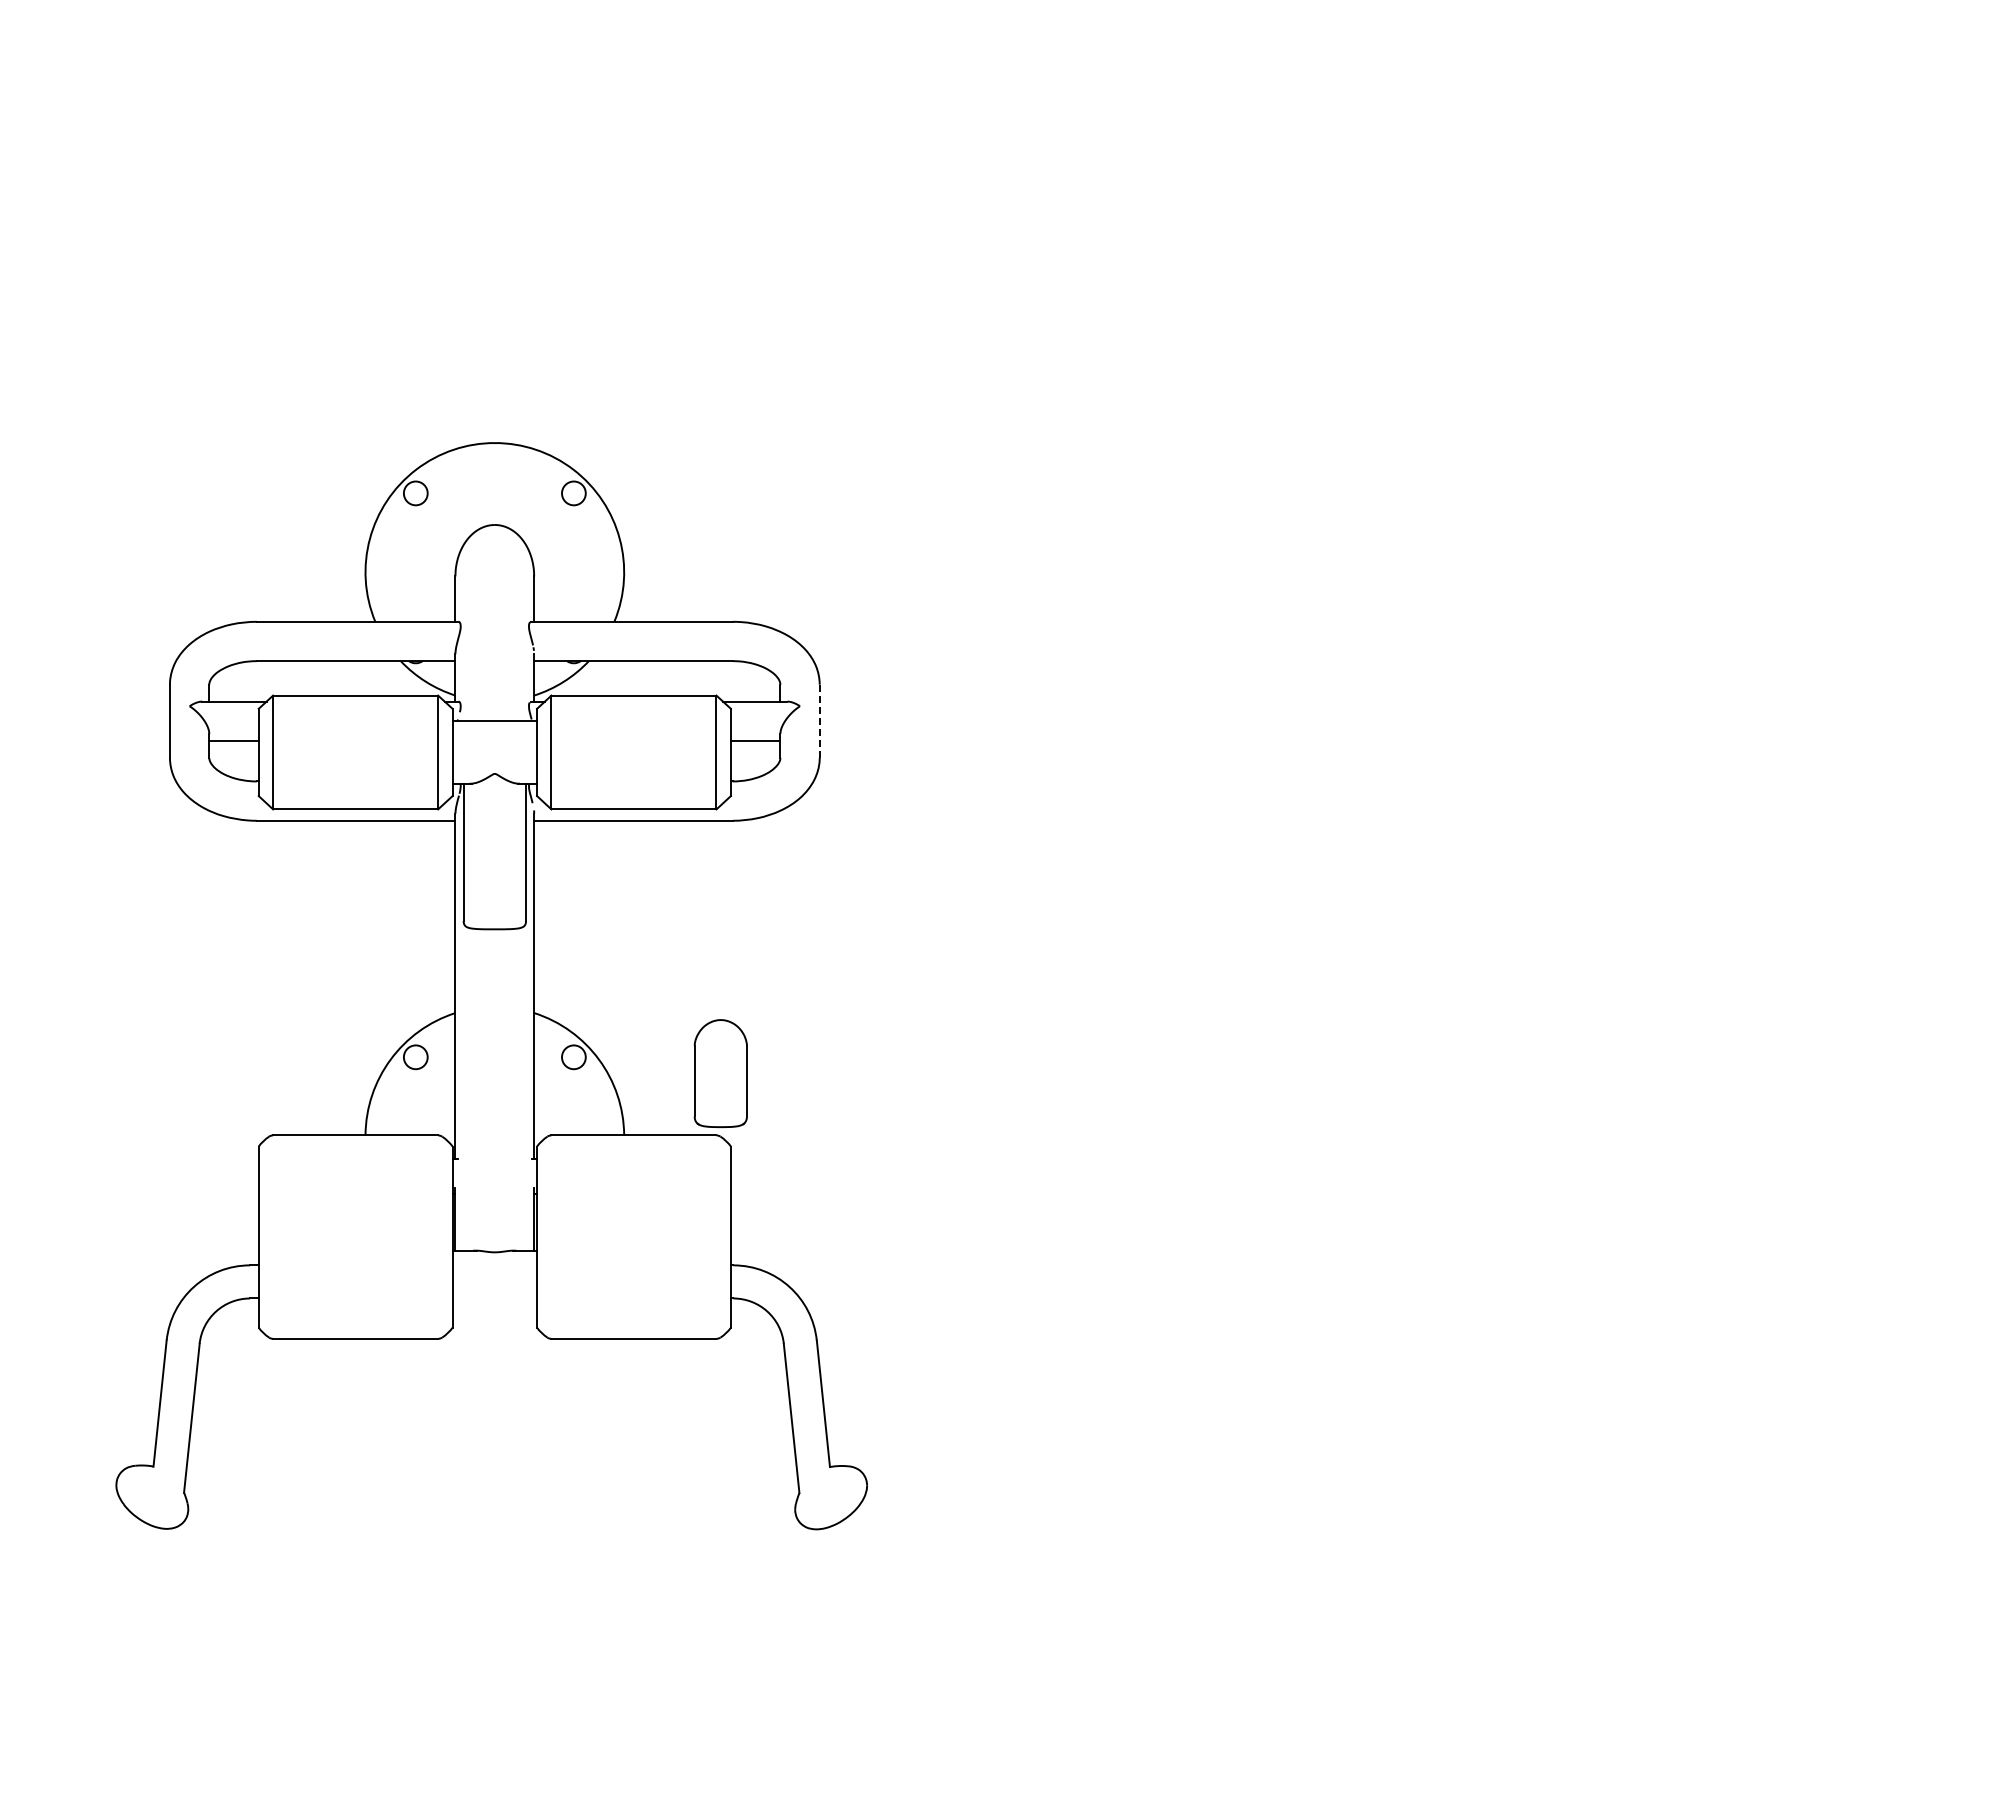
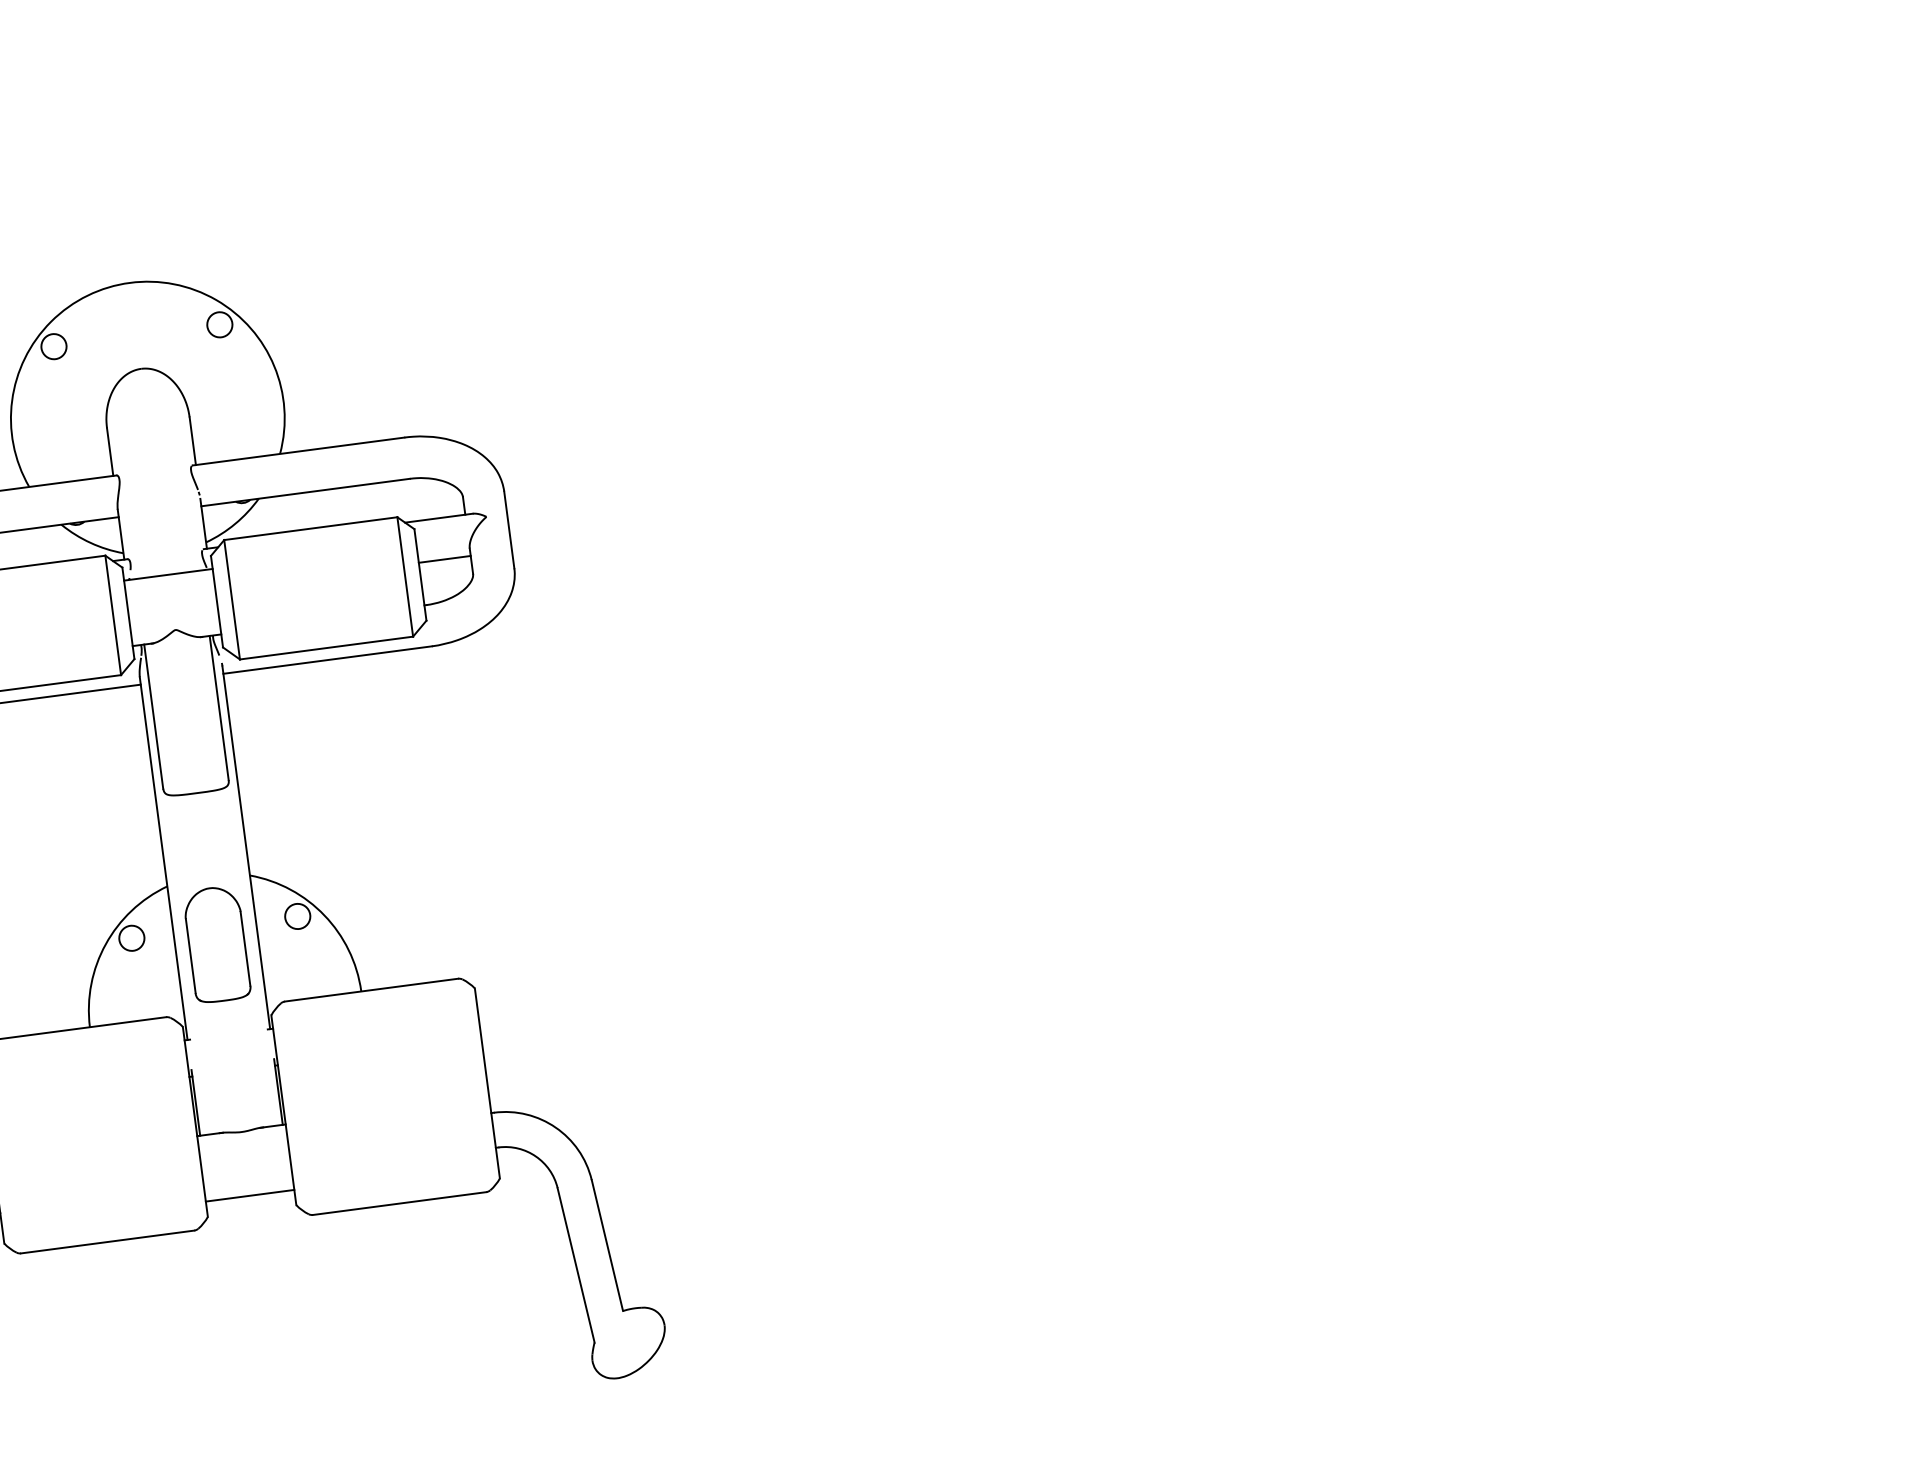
line: (819, 721) -> (509, 530), dashed -> solid
part: (720, 1073) -> (216, 944), moved
line: (494, 1313) -> (249, 1196), added

